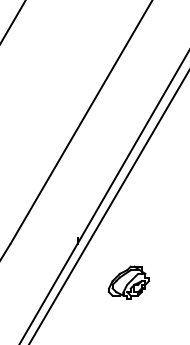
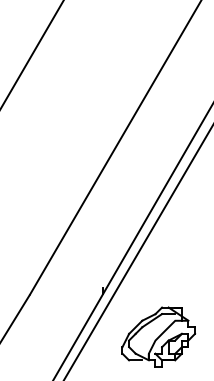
part: (128, 282) -> (158, 336), size x1.67

